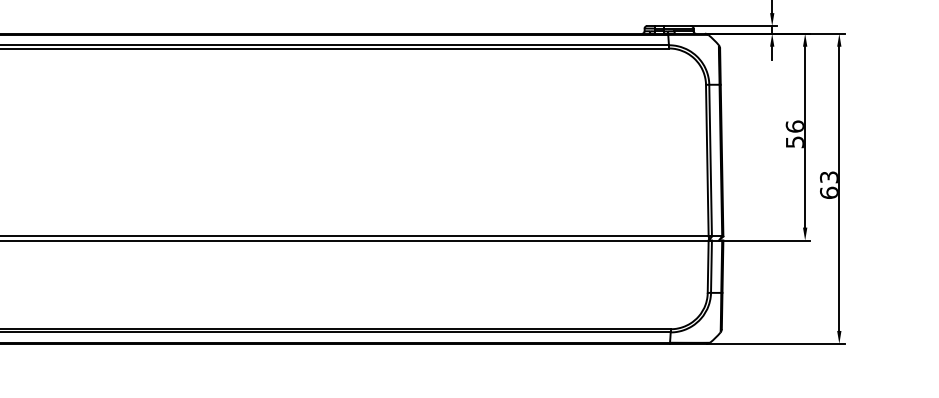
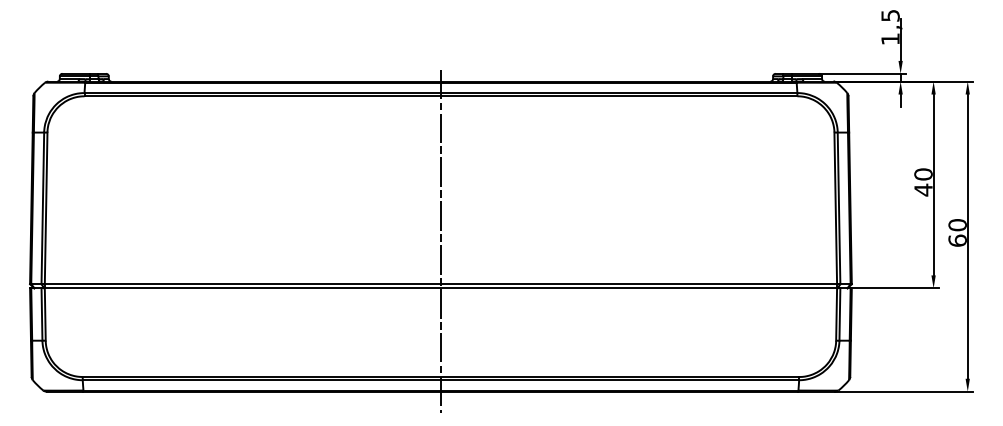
text: (795, 134) -> (923, 182), 56 -> 40
text: (829, 177) -> (957, 225), 63 -> 60
line: (312, 193) -> (440, 241), added

